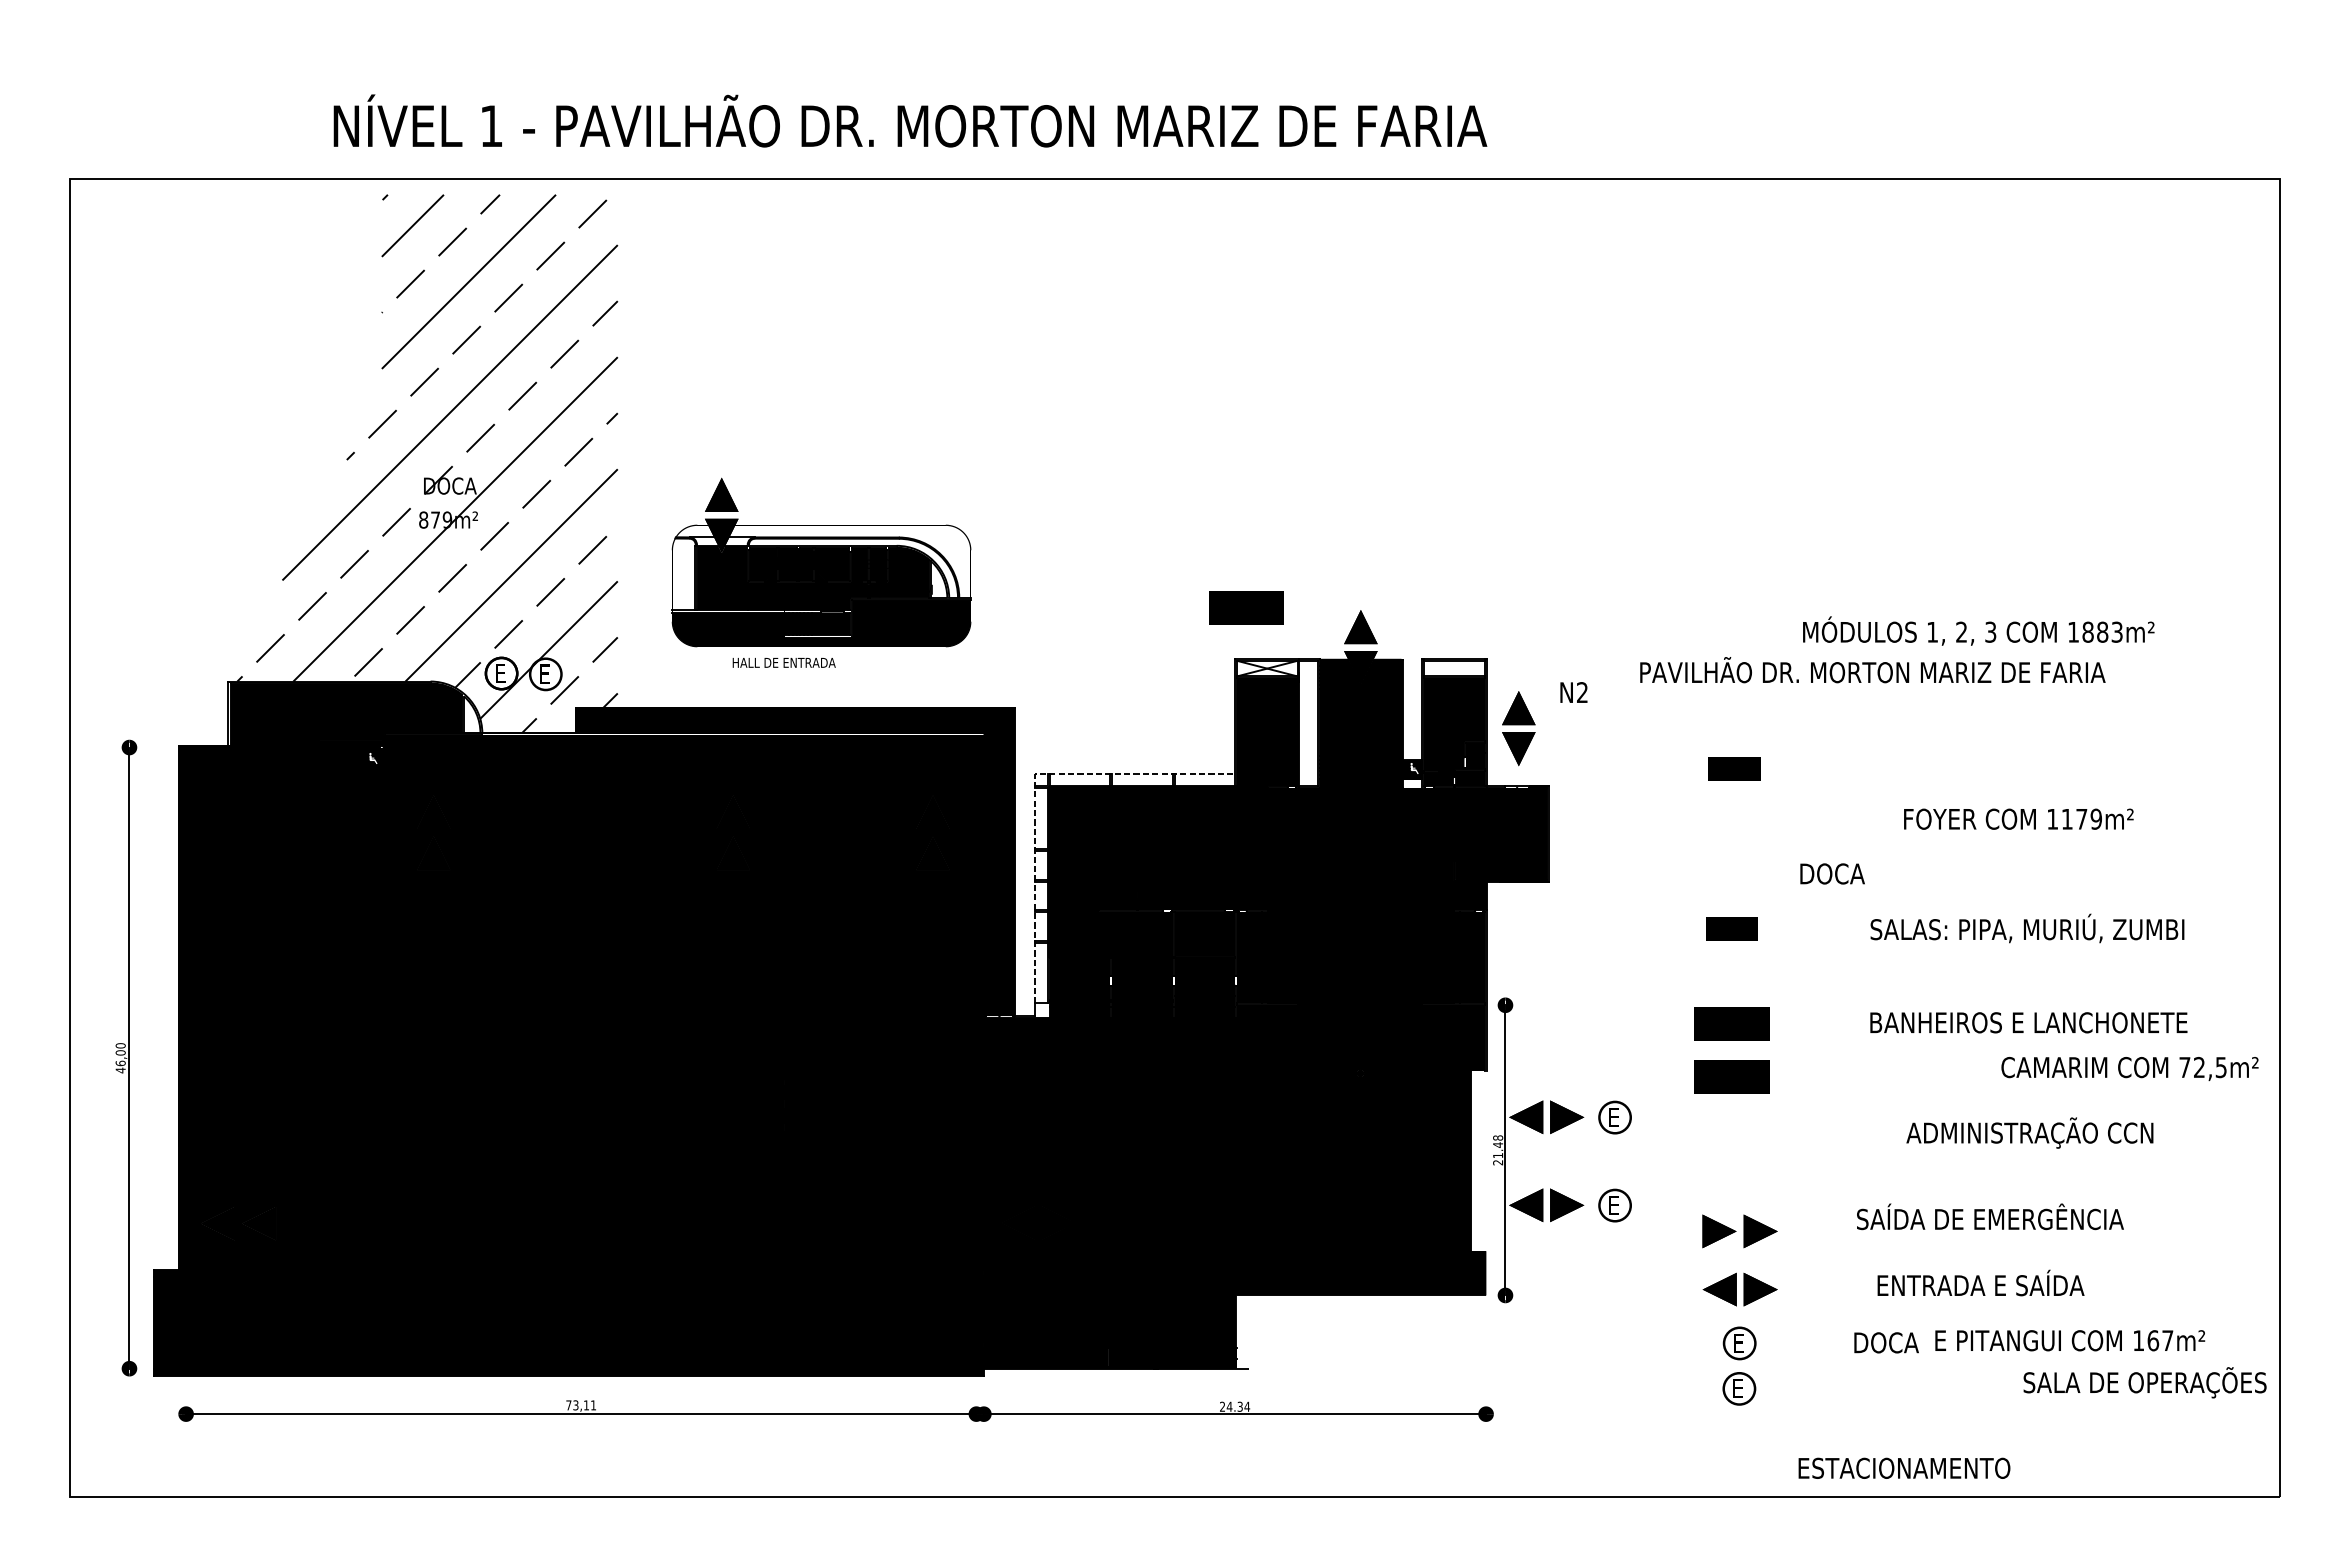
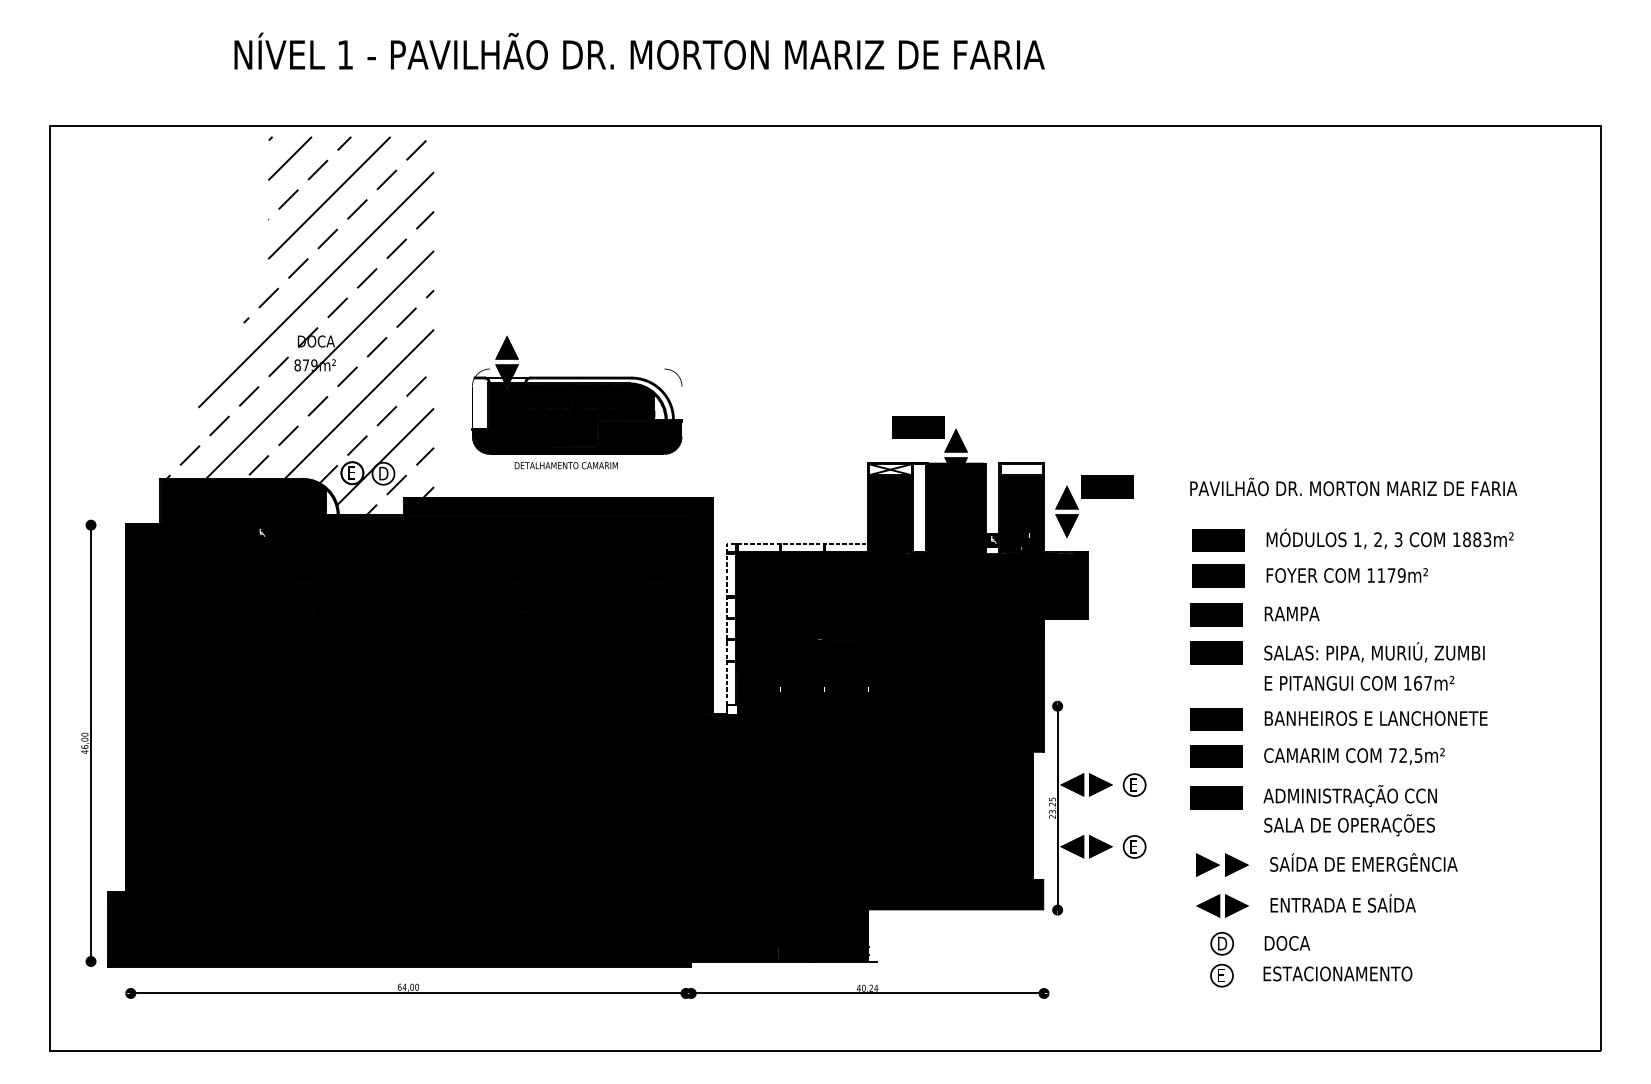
text: (910, 120) -> (639, 50), moved
text: (1246, 607) -> (918, 426), moved
text: (1978, 630) -> (1389, 538), moved
text: (806, 662) -> (566, 465), HALL DE ENTRADA -> DETALHAMENTO CAMARIM
text: (1872, 670) -> (1353, 487), moved
text: (545, 673) -> (383, 473), E -> D
fill: (1576, 693) -> (1107, 487), added
part: (1734, 768) -> (1218, 539), size x1.43
text: (2018, 818) -> (1347, 575), moved
fill: (1734, 820) -> (1218, 576), added
text: (1840, 873) -> (1293, 613), DOCA -> RAMPA
fill: (1731, 875) -> (1216, 615), added
part: (1731, 928) -> (1216, 652), size x1.43
text: (2027, 928) -> (1374, 652), moved
text: (2028, 1022) -> (1375, 718), moved
text: (2129, 1069) -> (1354, 756), moved
text: (2029, 1132) -> (1349, 795), moved
fill: (1731, 1135) -> (1216, 797), added
text: (1498, 1146) -> (1052, 805), 21.48 -> 23.25
text: (1990, 1216) -> (1363, 862), moved
text: (1980, 1282) -> (1342, 903), moved
text: (2070, 1340) -> (1359, 683), moved
text: (1739, 1342) -> (1222, 943), E -> D
text: (1886, 1342) -> (1287, 943), moved
text: (2144, 1382) -> (1349, 825), moved
text: (581, 1405) -> (408, 987), 73,11 -> 64,00
text: (1230, 1406) -> (864, 988), 24.34 -> 40.24
text: (1904, 1467) -> (1337, 973), moved

